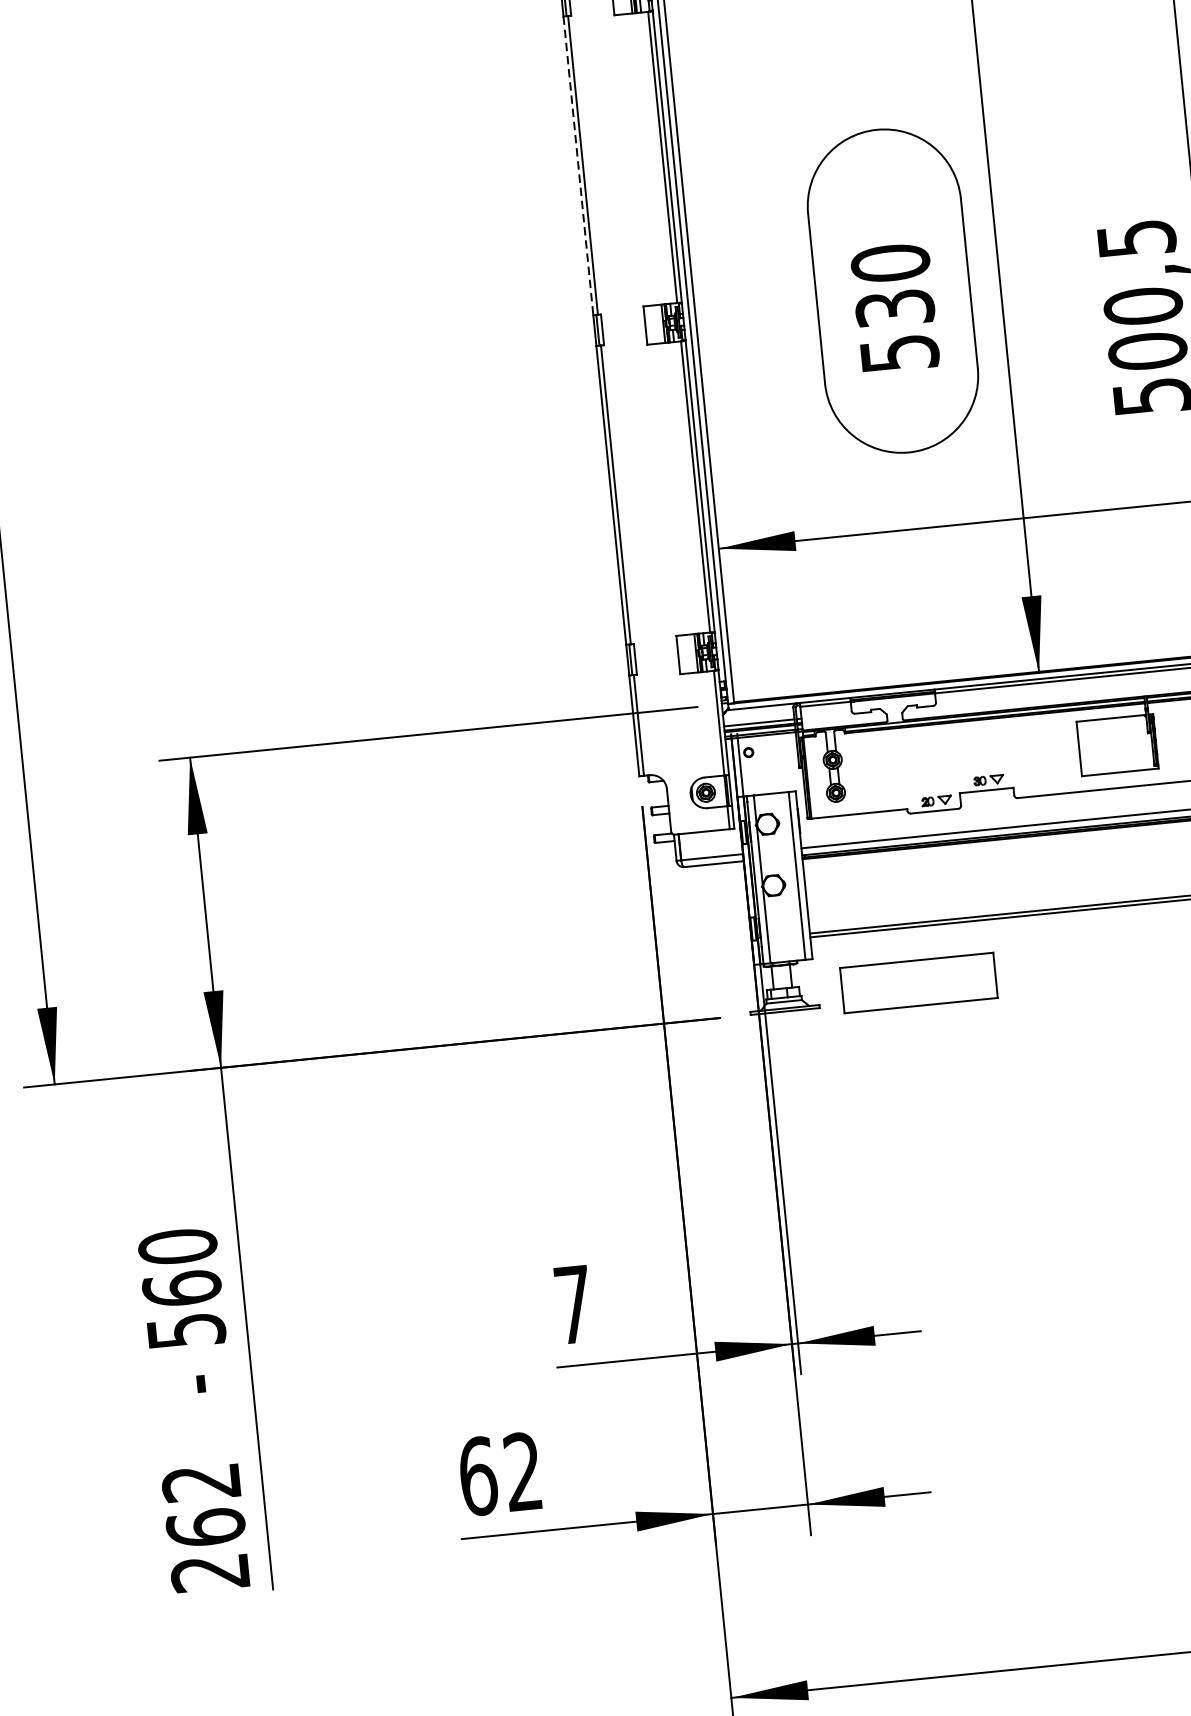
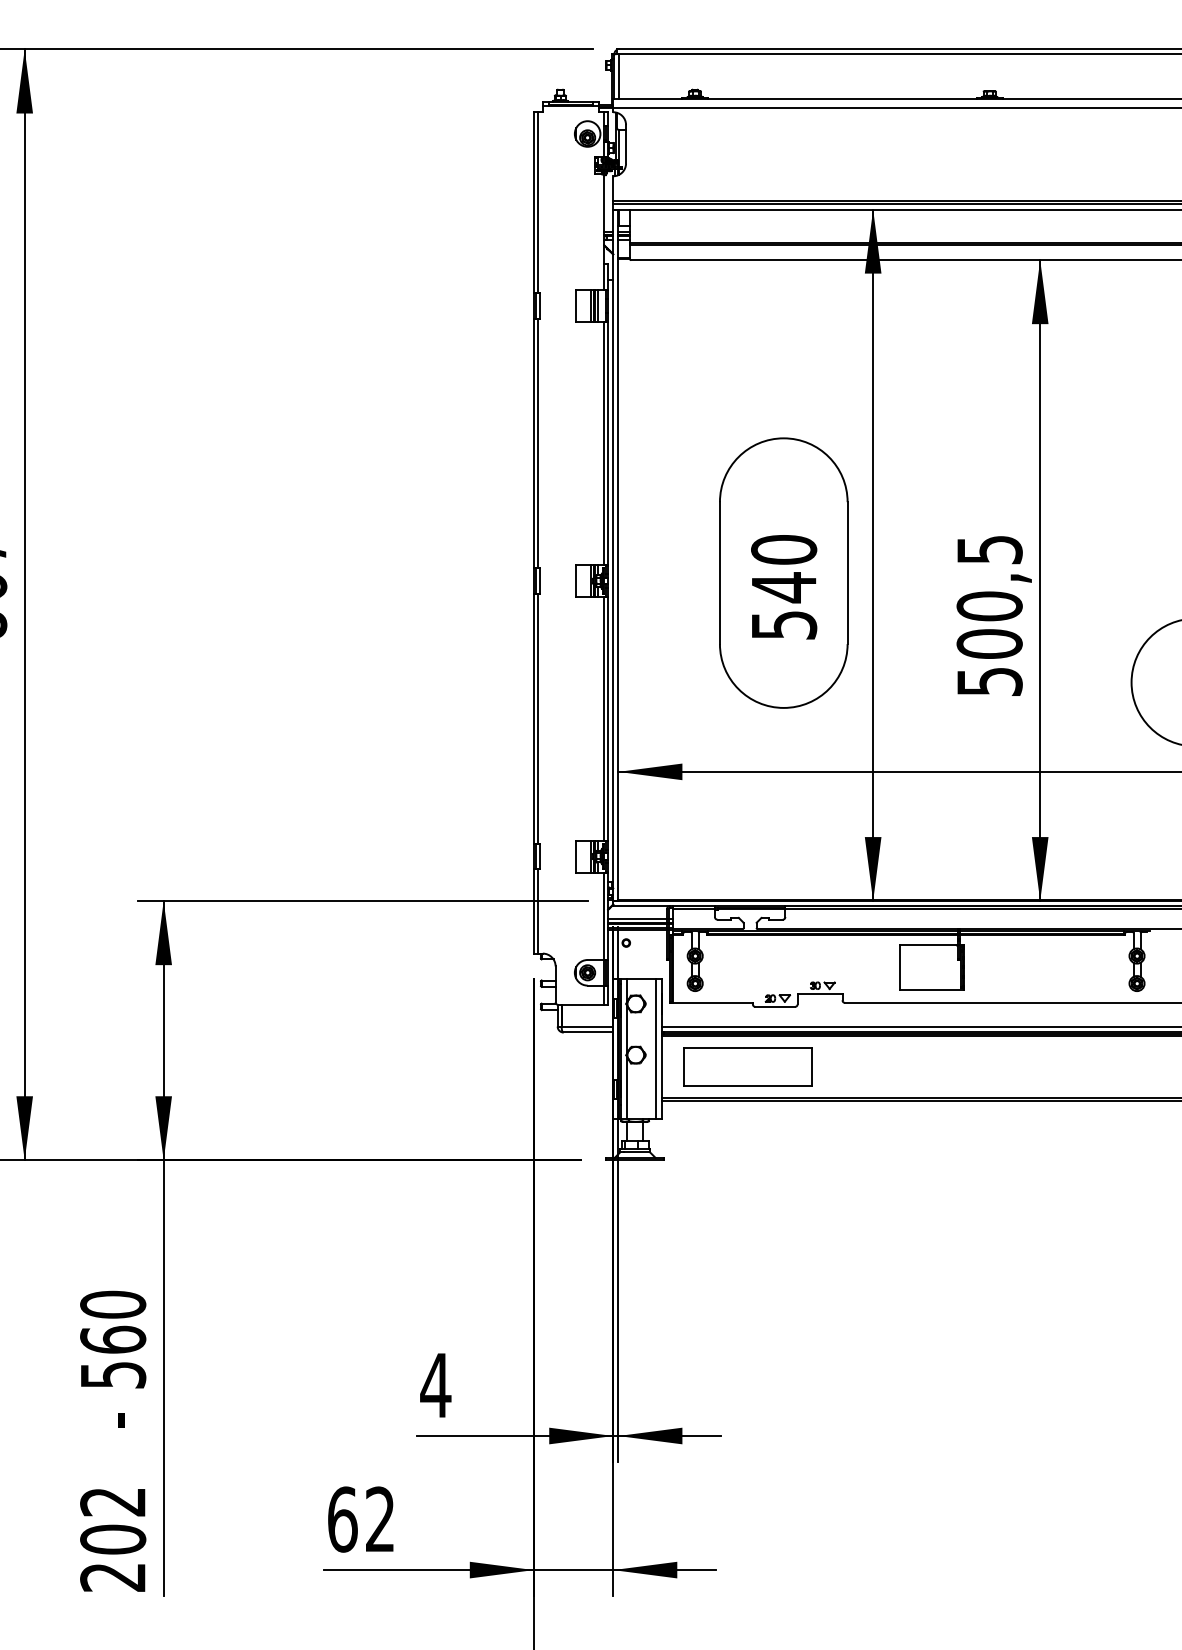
line: (577, 165) -> (533, 443), dashed -> solid
text: (895, 308) -> (784, 587), 530 -> 540
part: (918, 982) -> (747, 1066), moved
text: (573, 1304) -> (435, 1385), 7 -> 4
text: (206, 1527) -> (113, 1539), 262 -> 202

